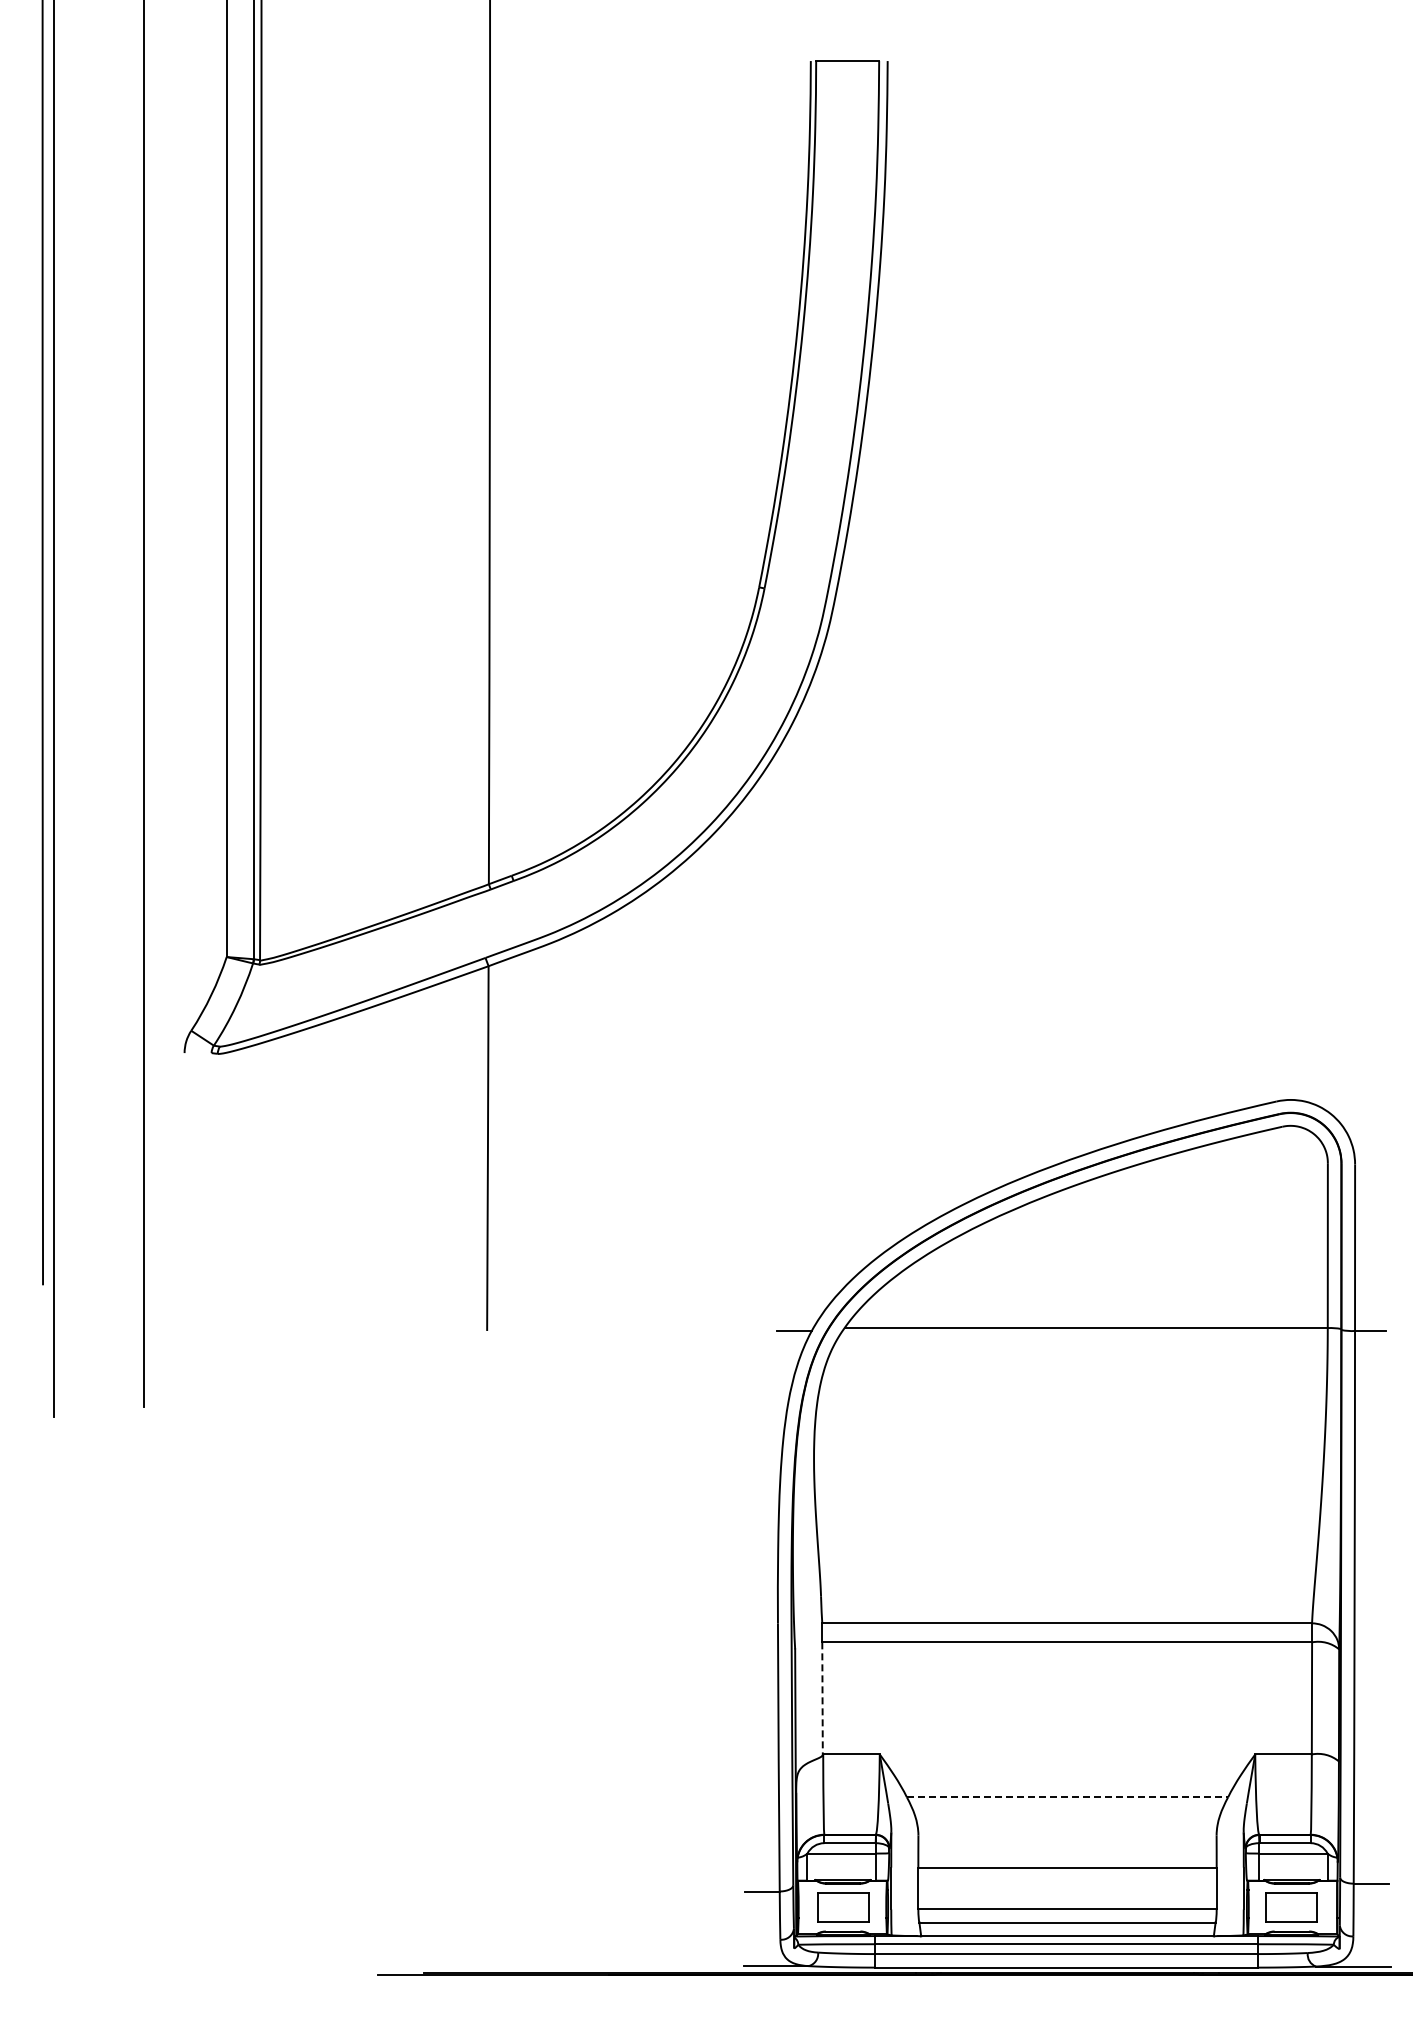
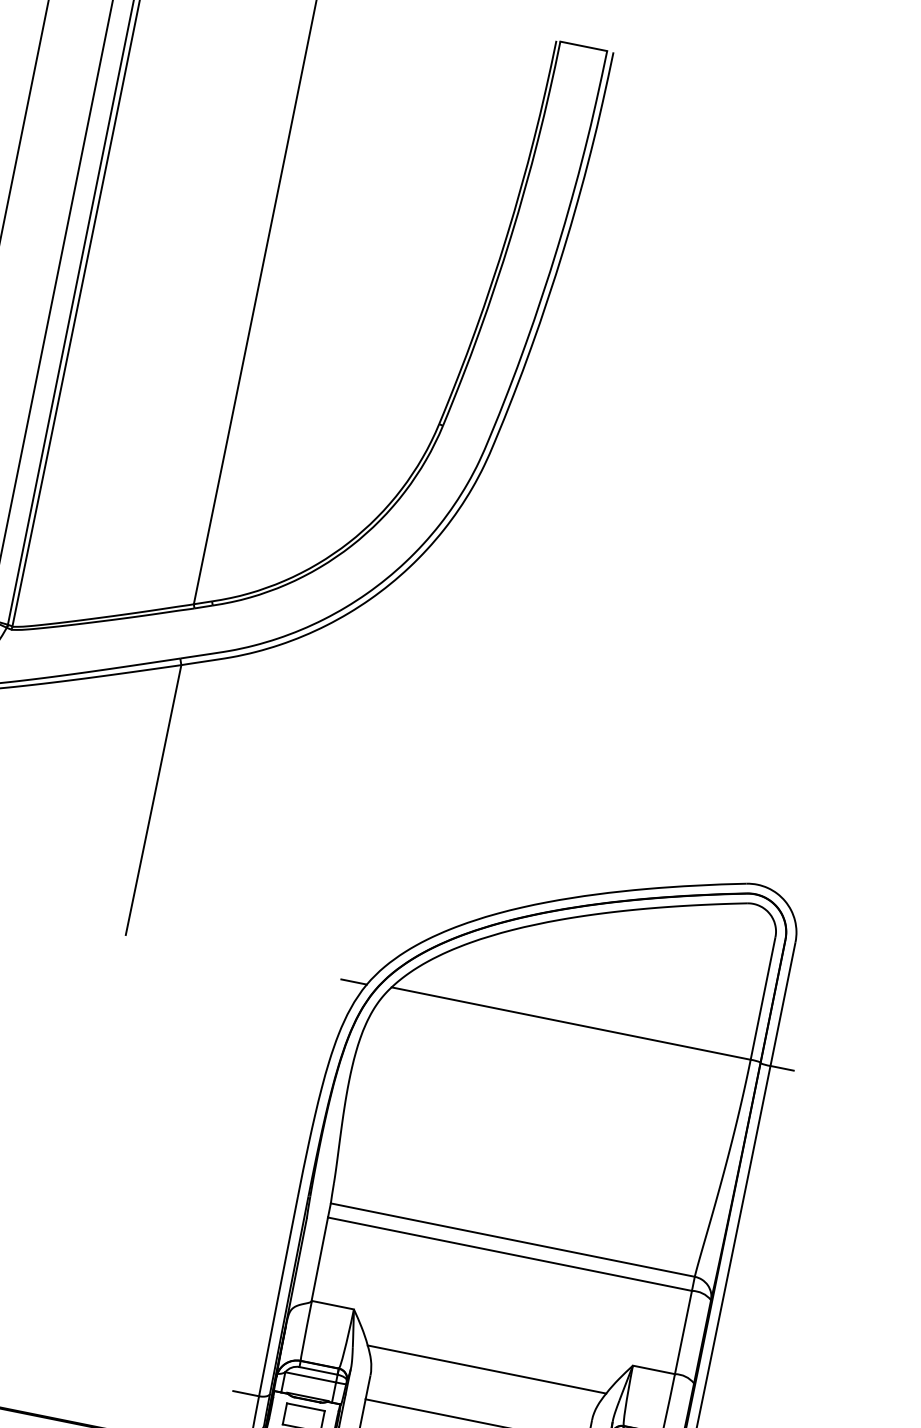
line: (822, 1699) -> (319, 1260), dashed -> solid
line: (1067, 1797) -> (486, 1369), dashed -> solid

